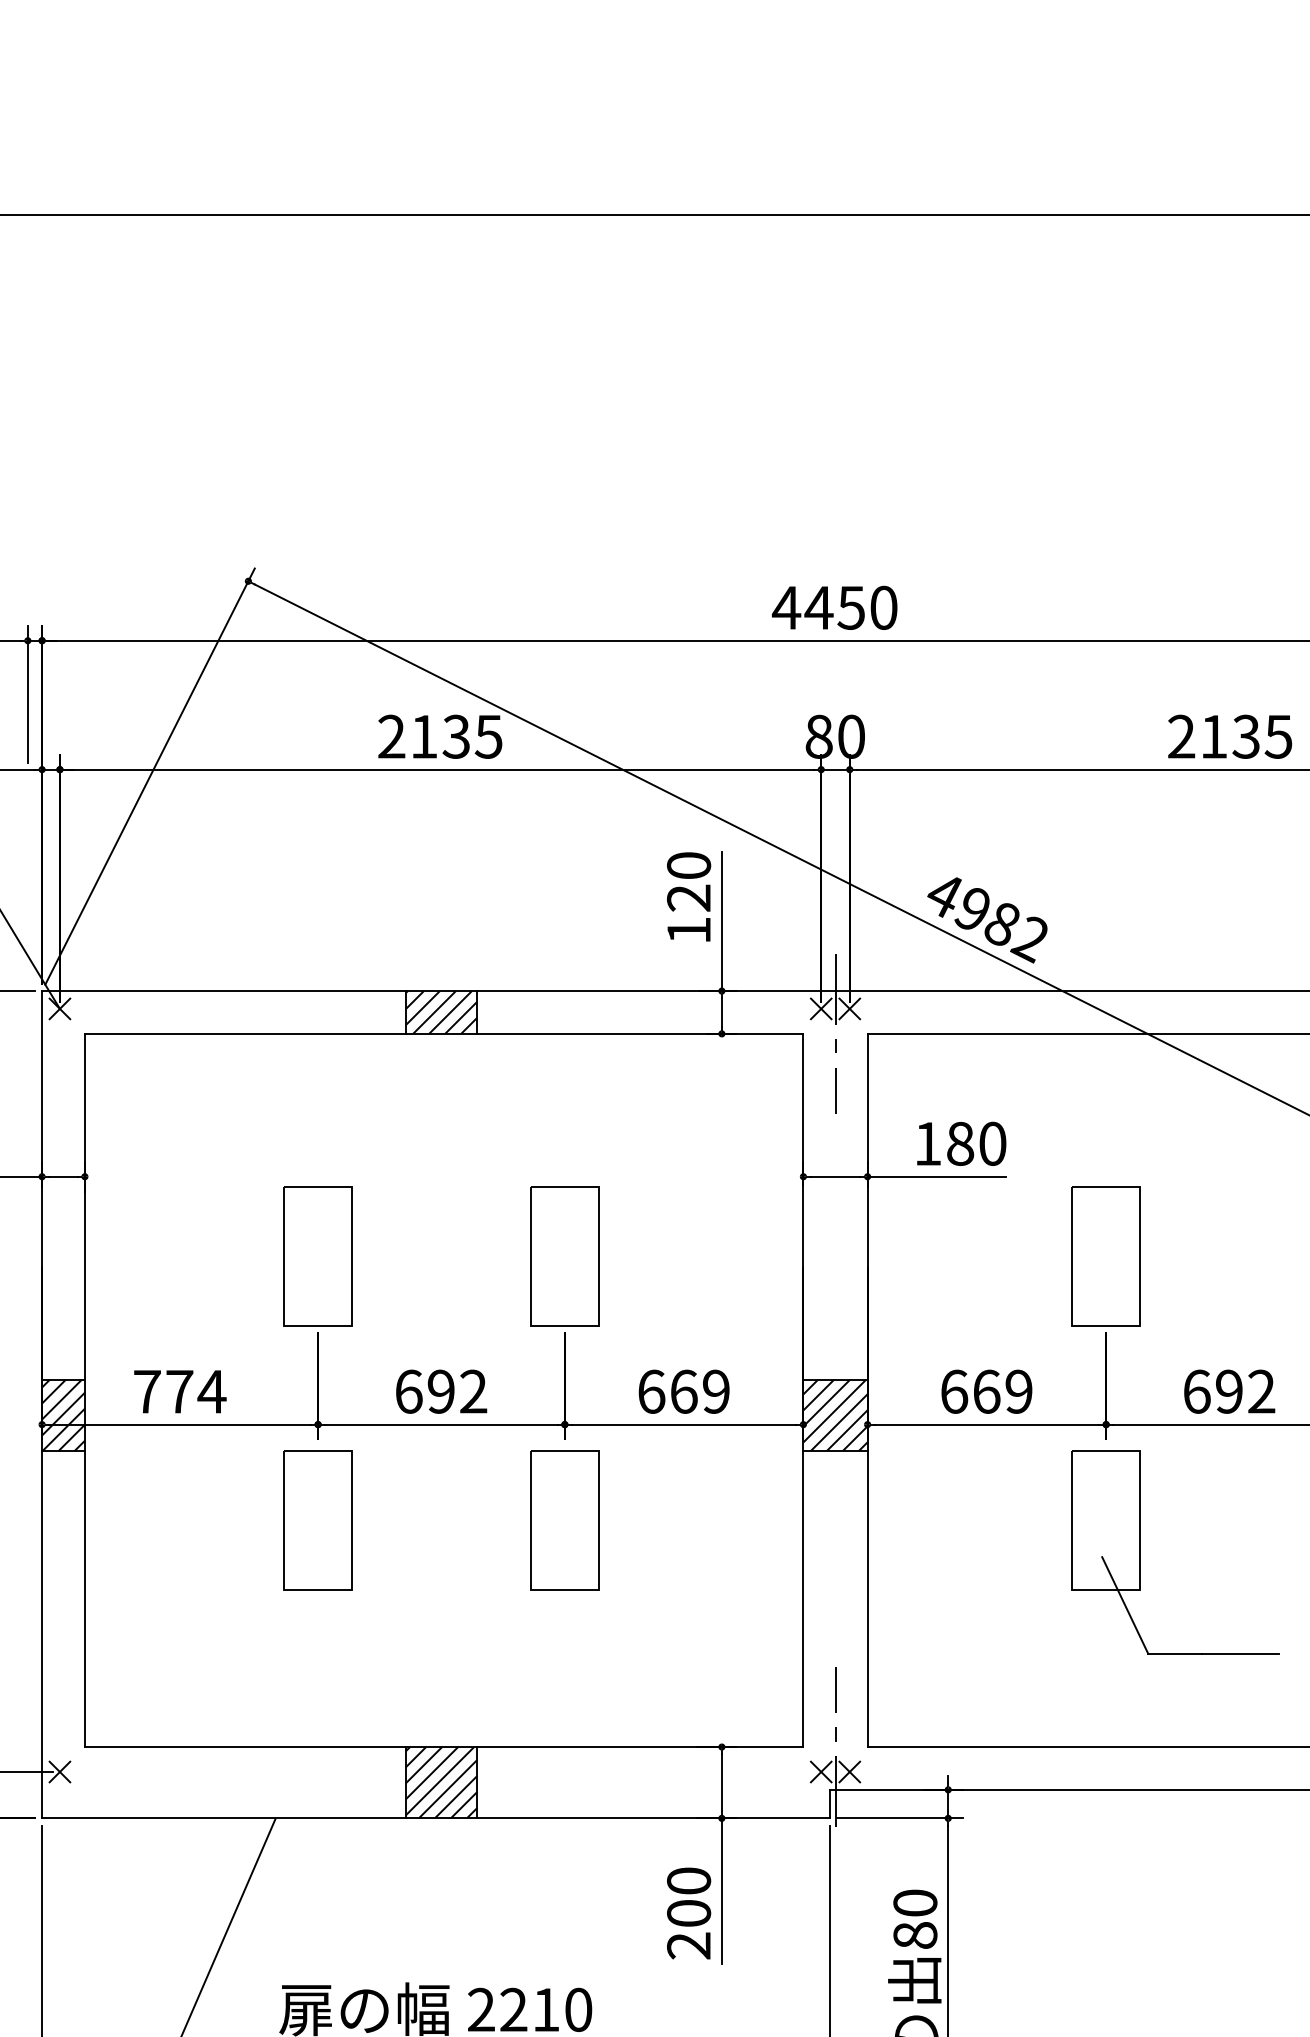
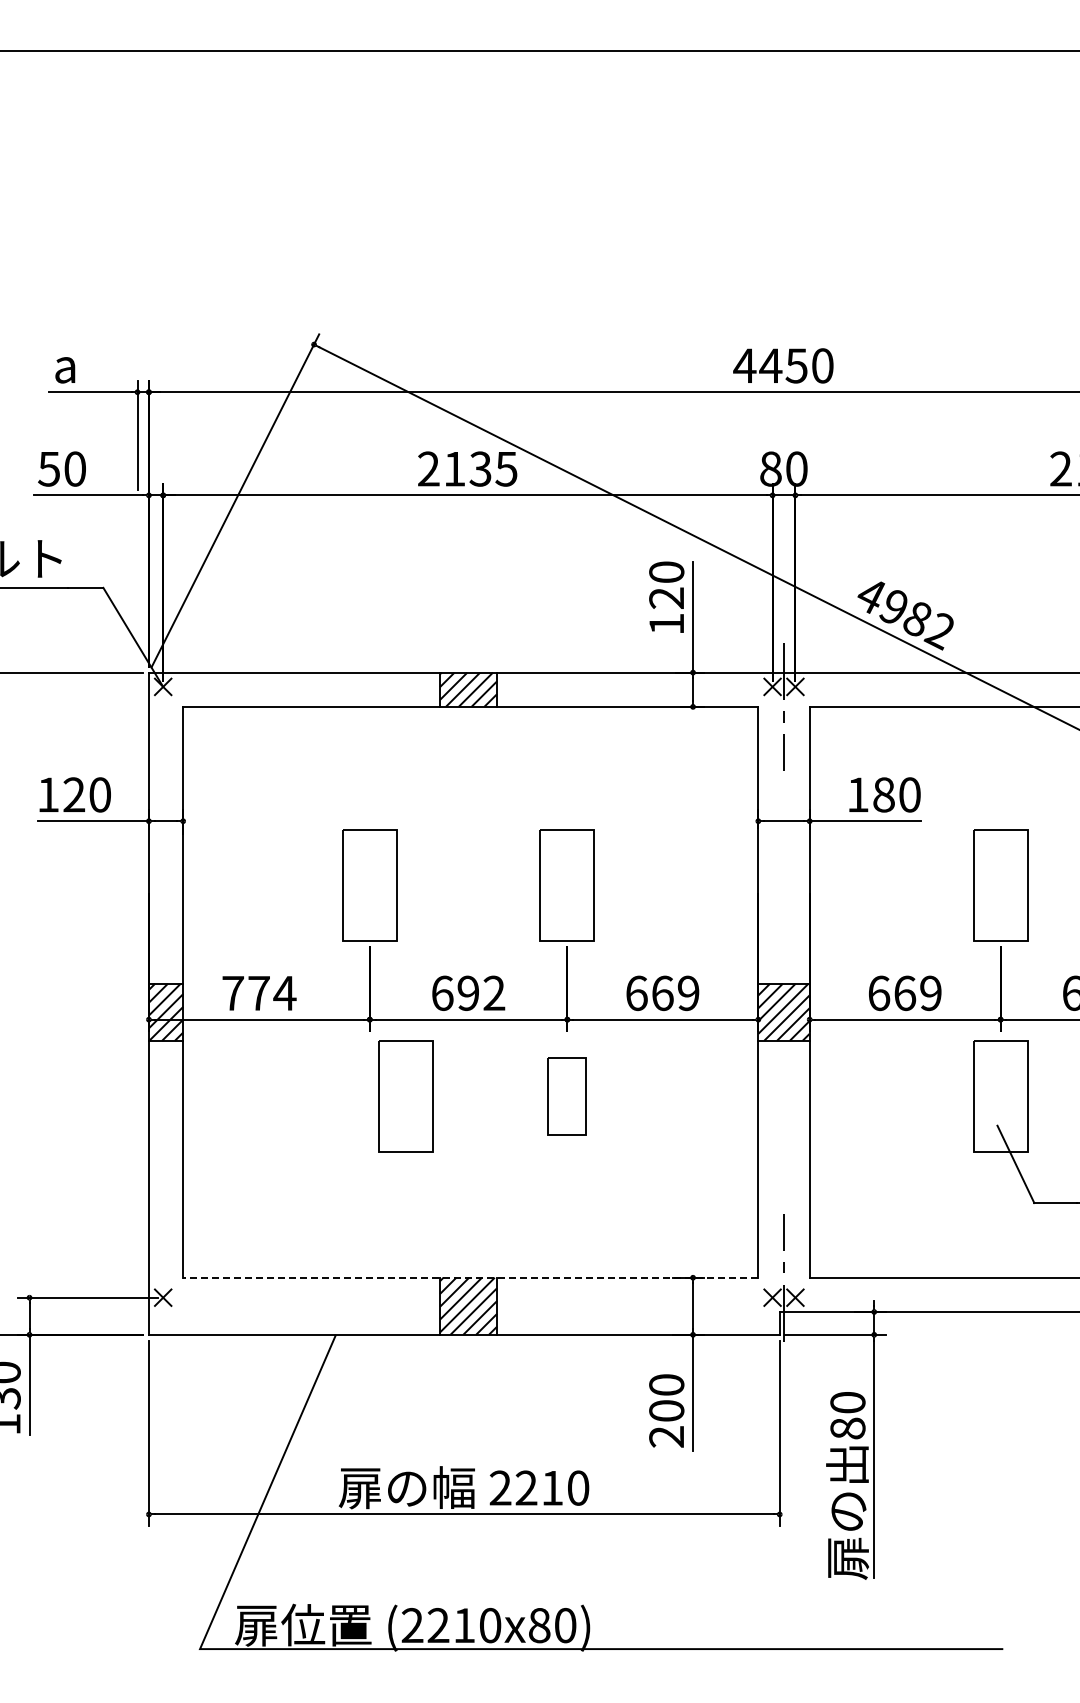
part: (317, 1520) -> (405, 1096), moved
part: (563, 1520) -> (566, 1096), size x0.7
line: (443, 1746) -> (470, 1277), solid -> dashed

